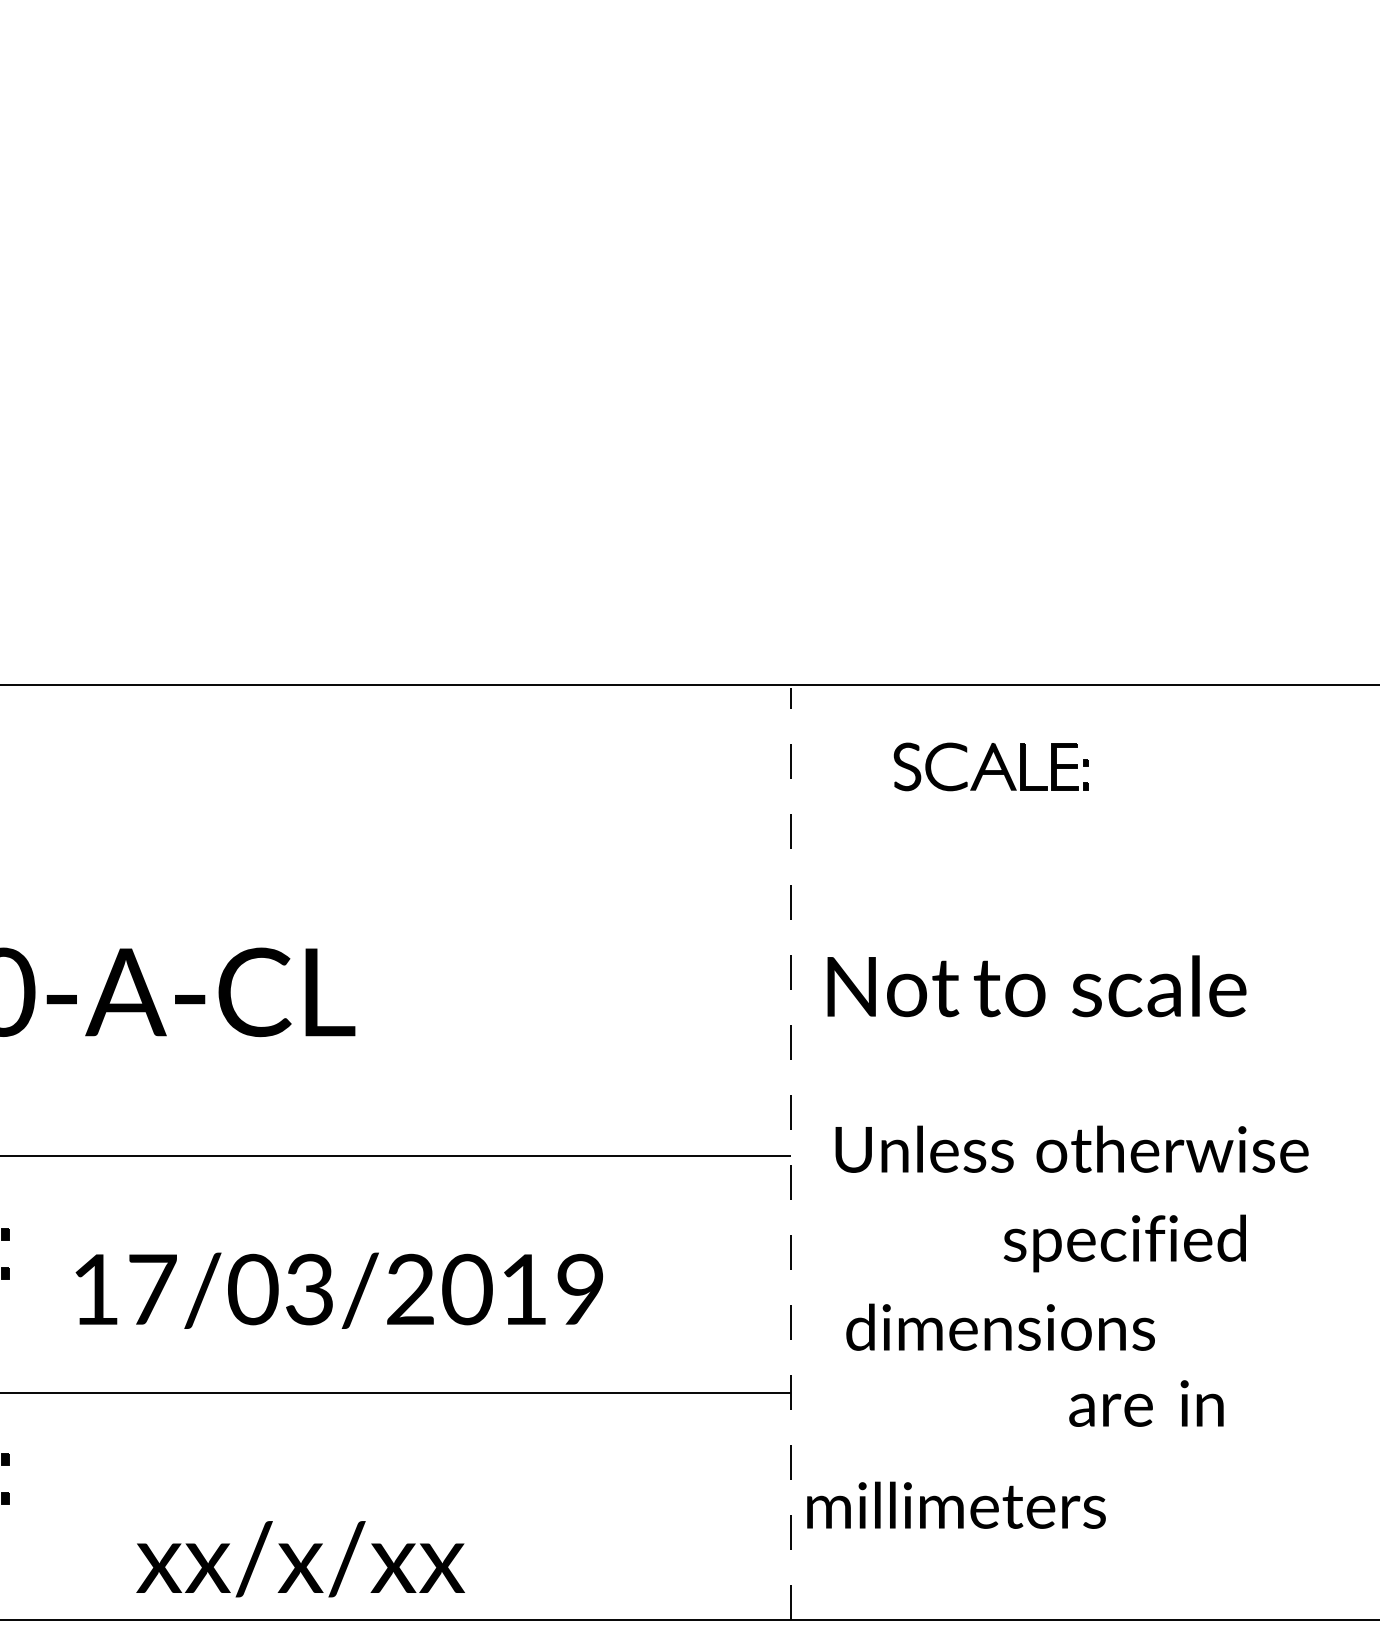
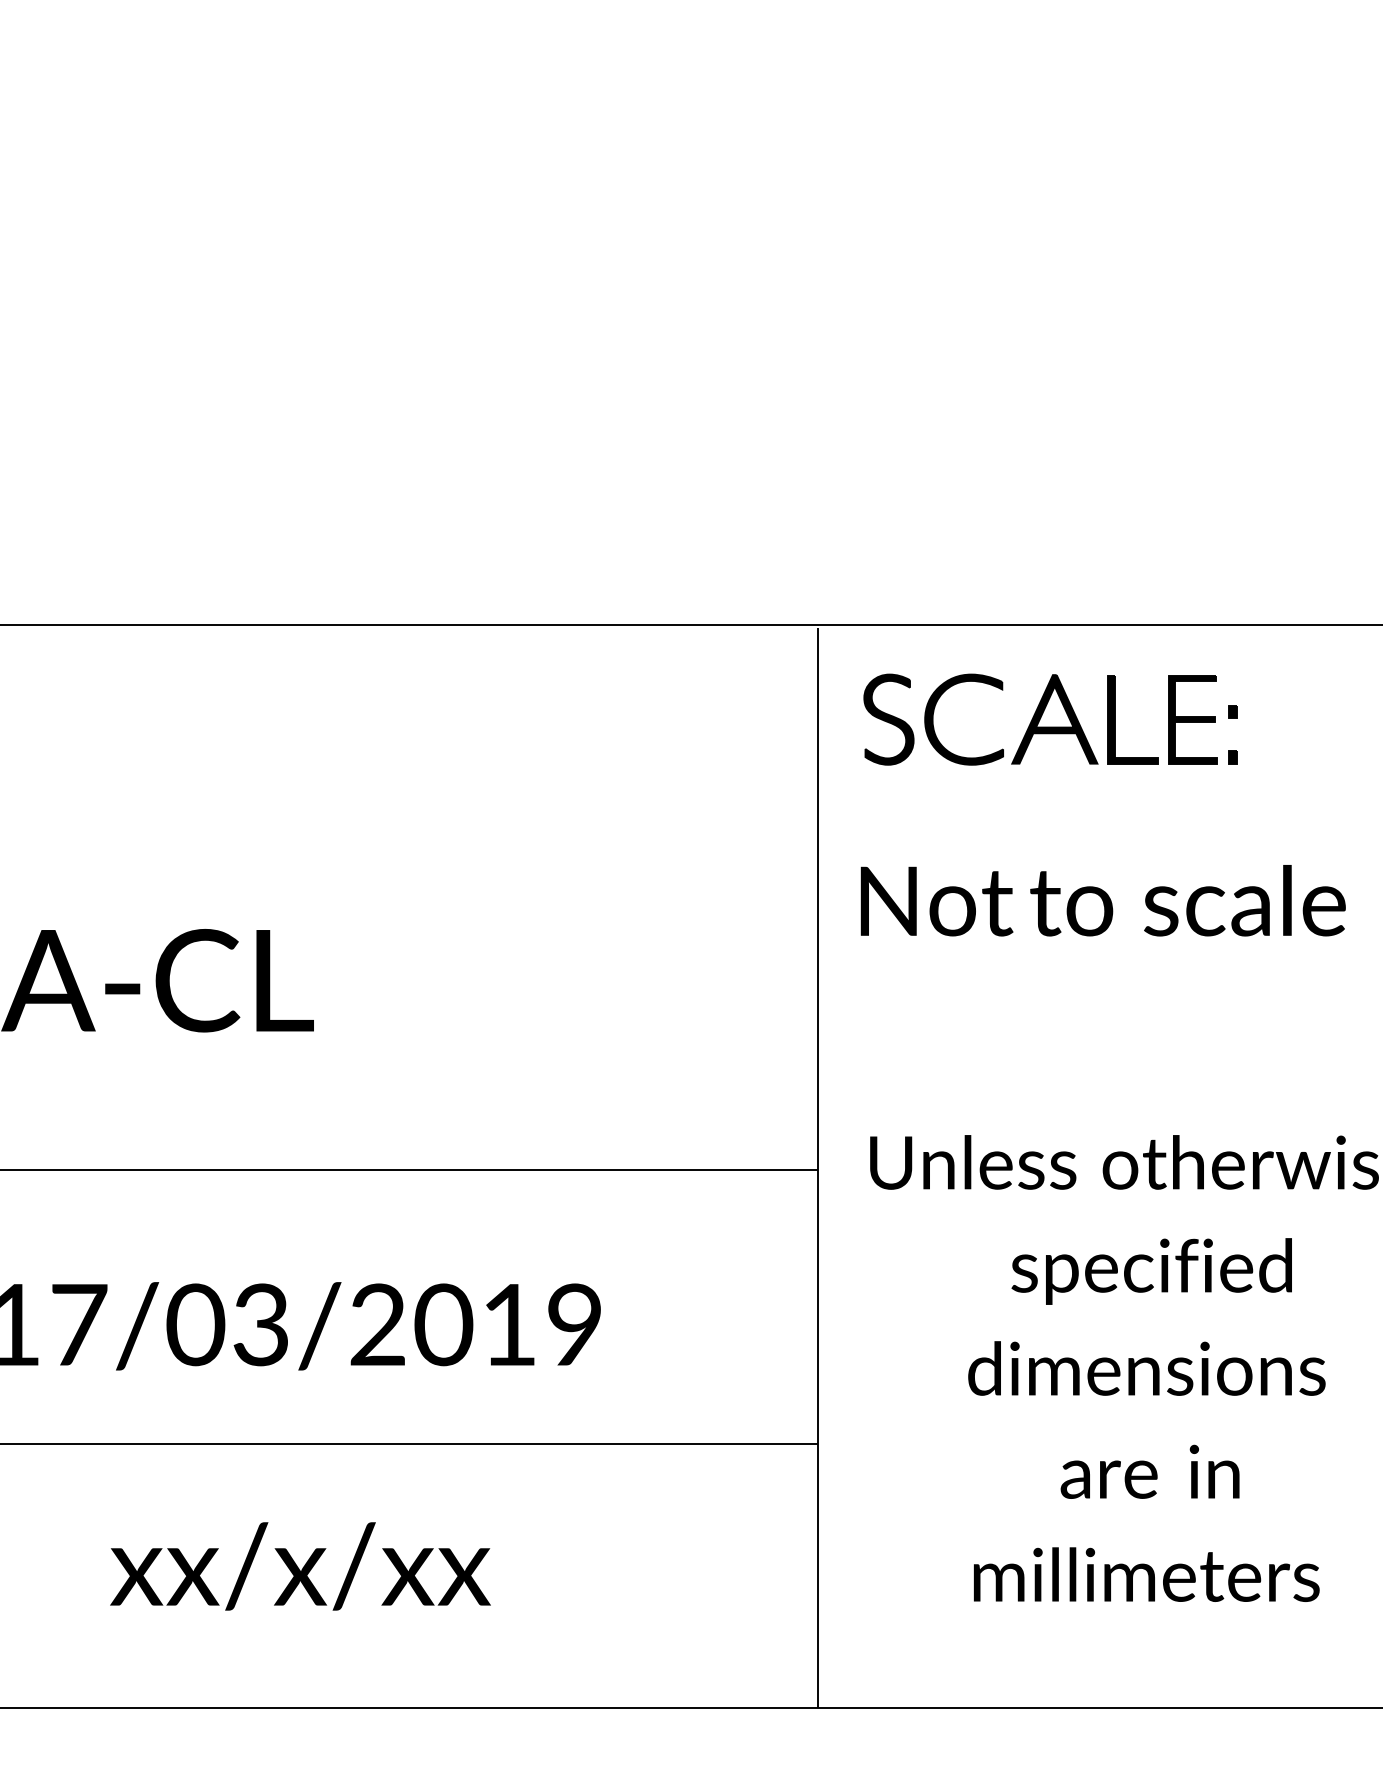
part: (990, 766) -> (1049, 719), size x1.67
text: (1036, 986) -> (1102, 900), moved
line: (790, 1153) -> (817, 1167), dashed -> solid
text: (1124, 1243) -> (1151, 1271), moved
text: (1000, 1326) -> (1146, 1367), moved
text: (1146, 1403) -> (1150, 1471), moved
text: (956, 1504) -> (1146, 1573), moved
text: (300, 1559) -> (300, 1566), moved

